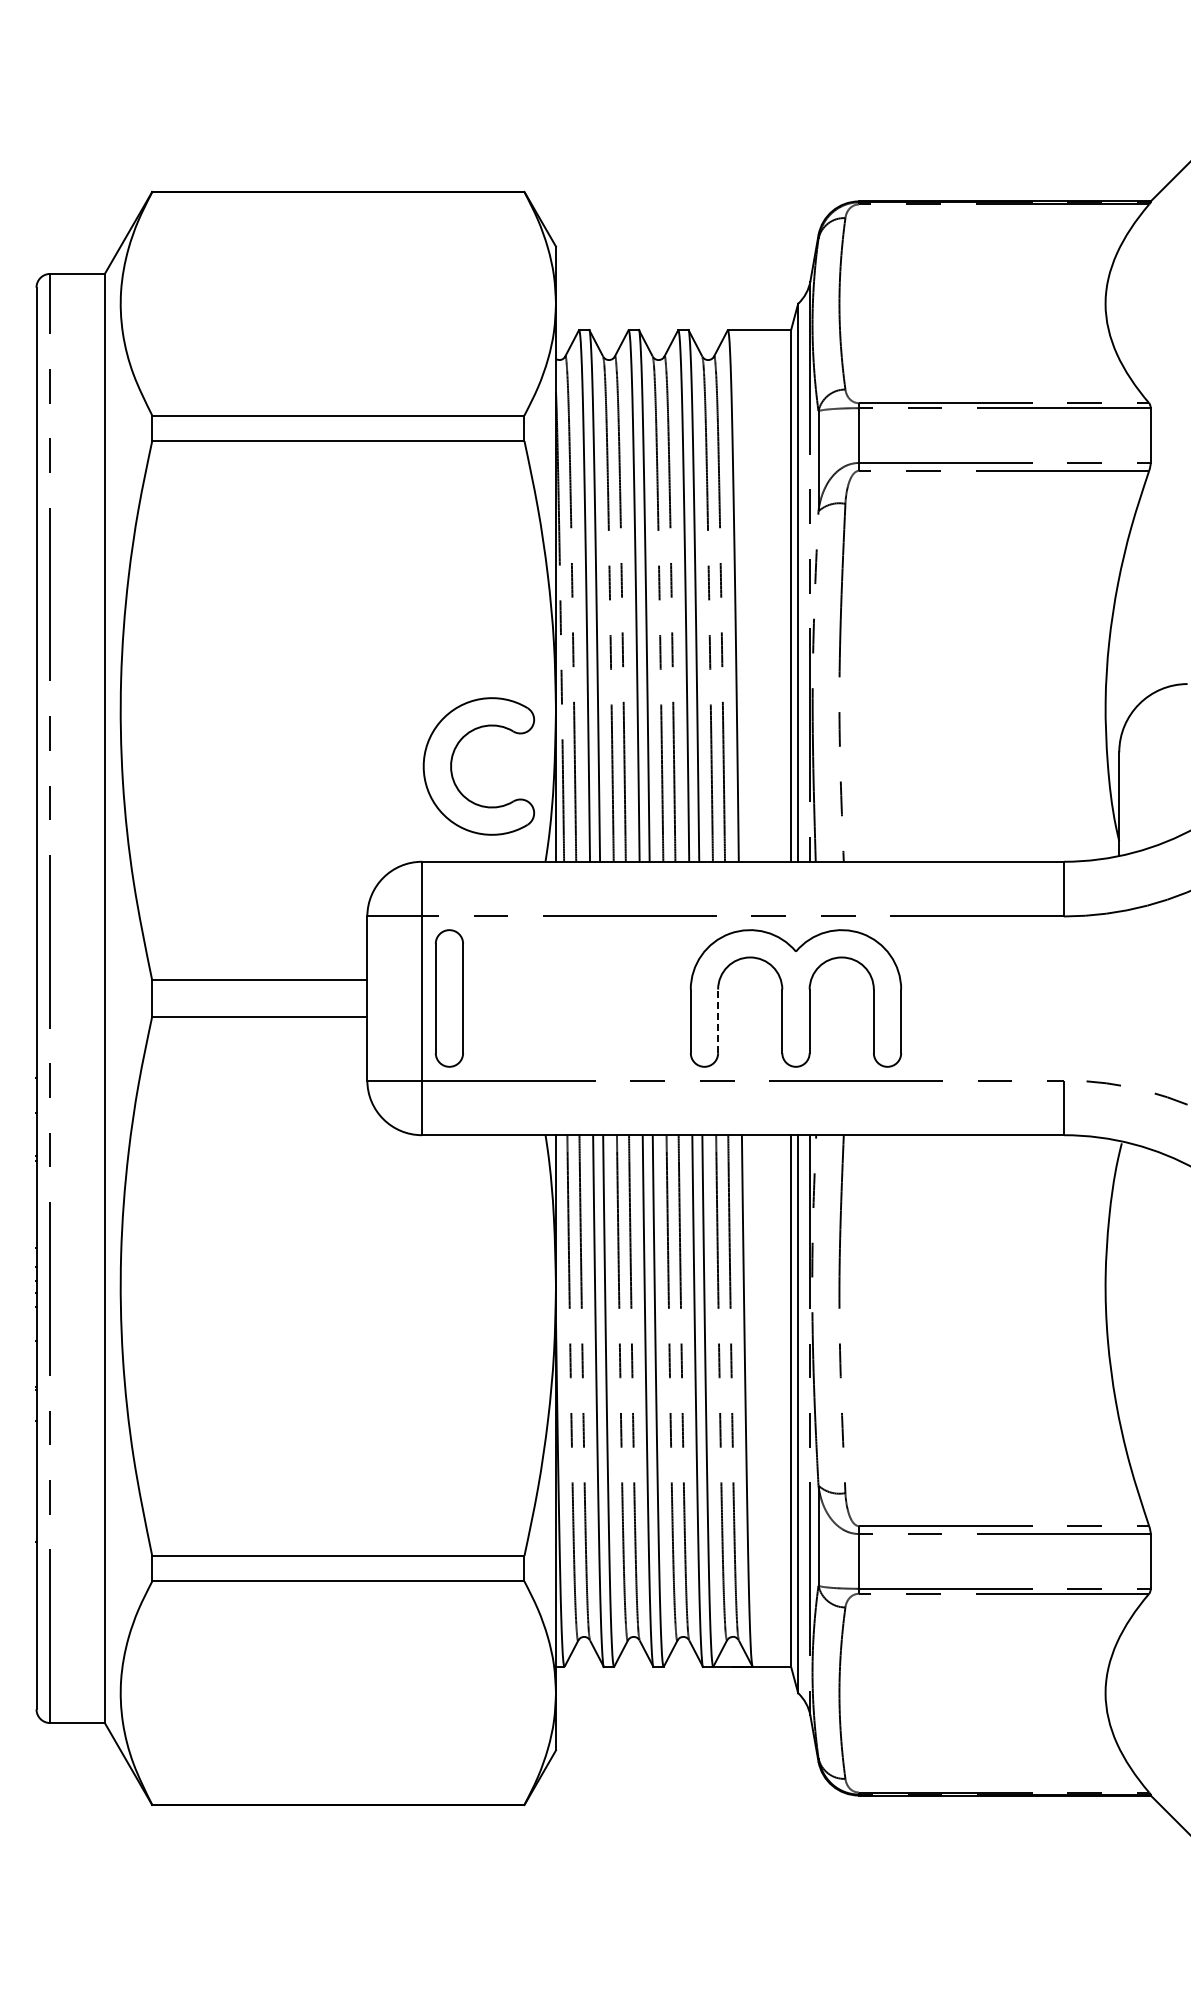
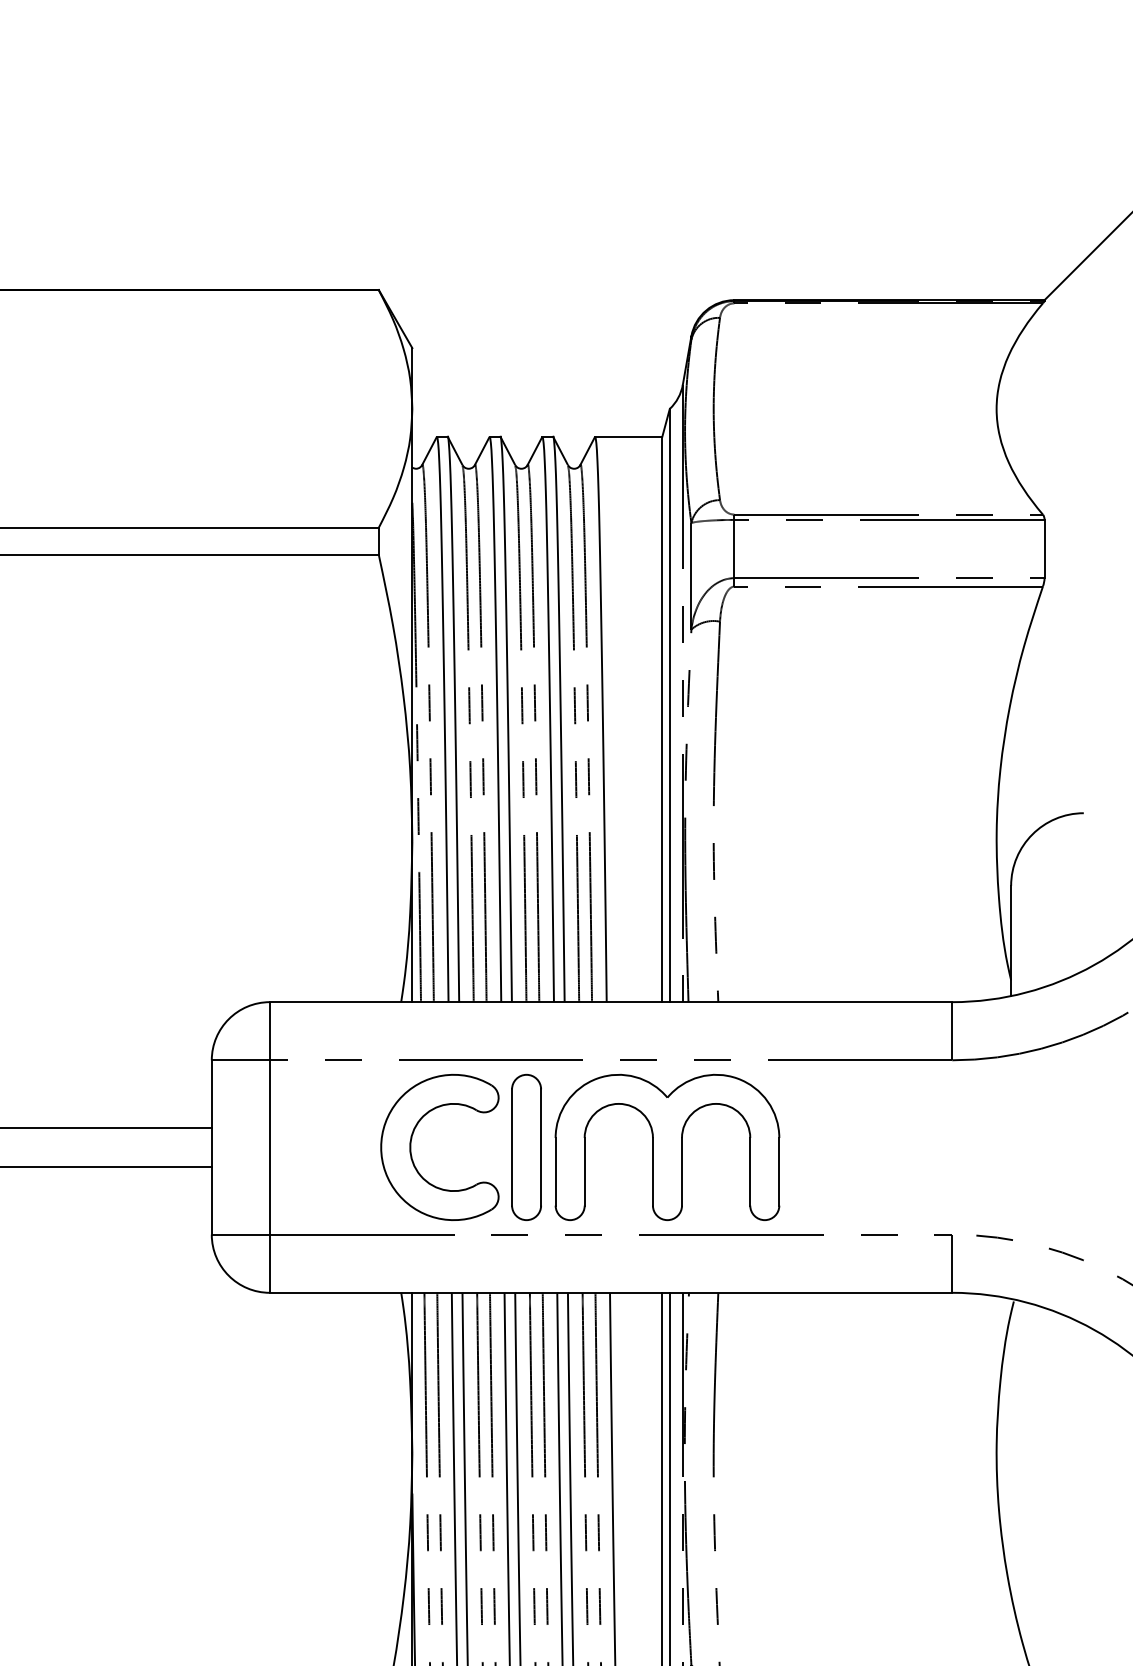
part: (452, 762) -> (411, 1143), moved
part: (449, 998) -> (526, 1147), moved
line: (718, 1021) -> (585, 1171), dashed -> solid

